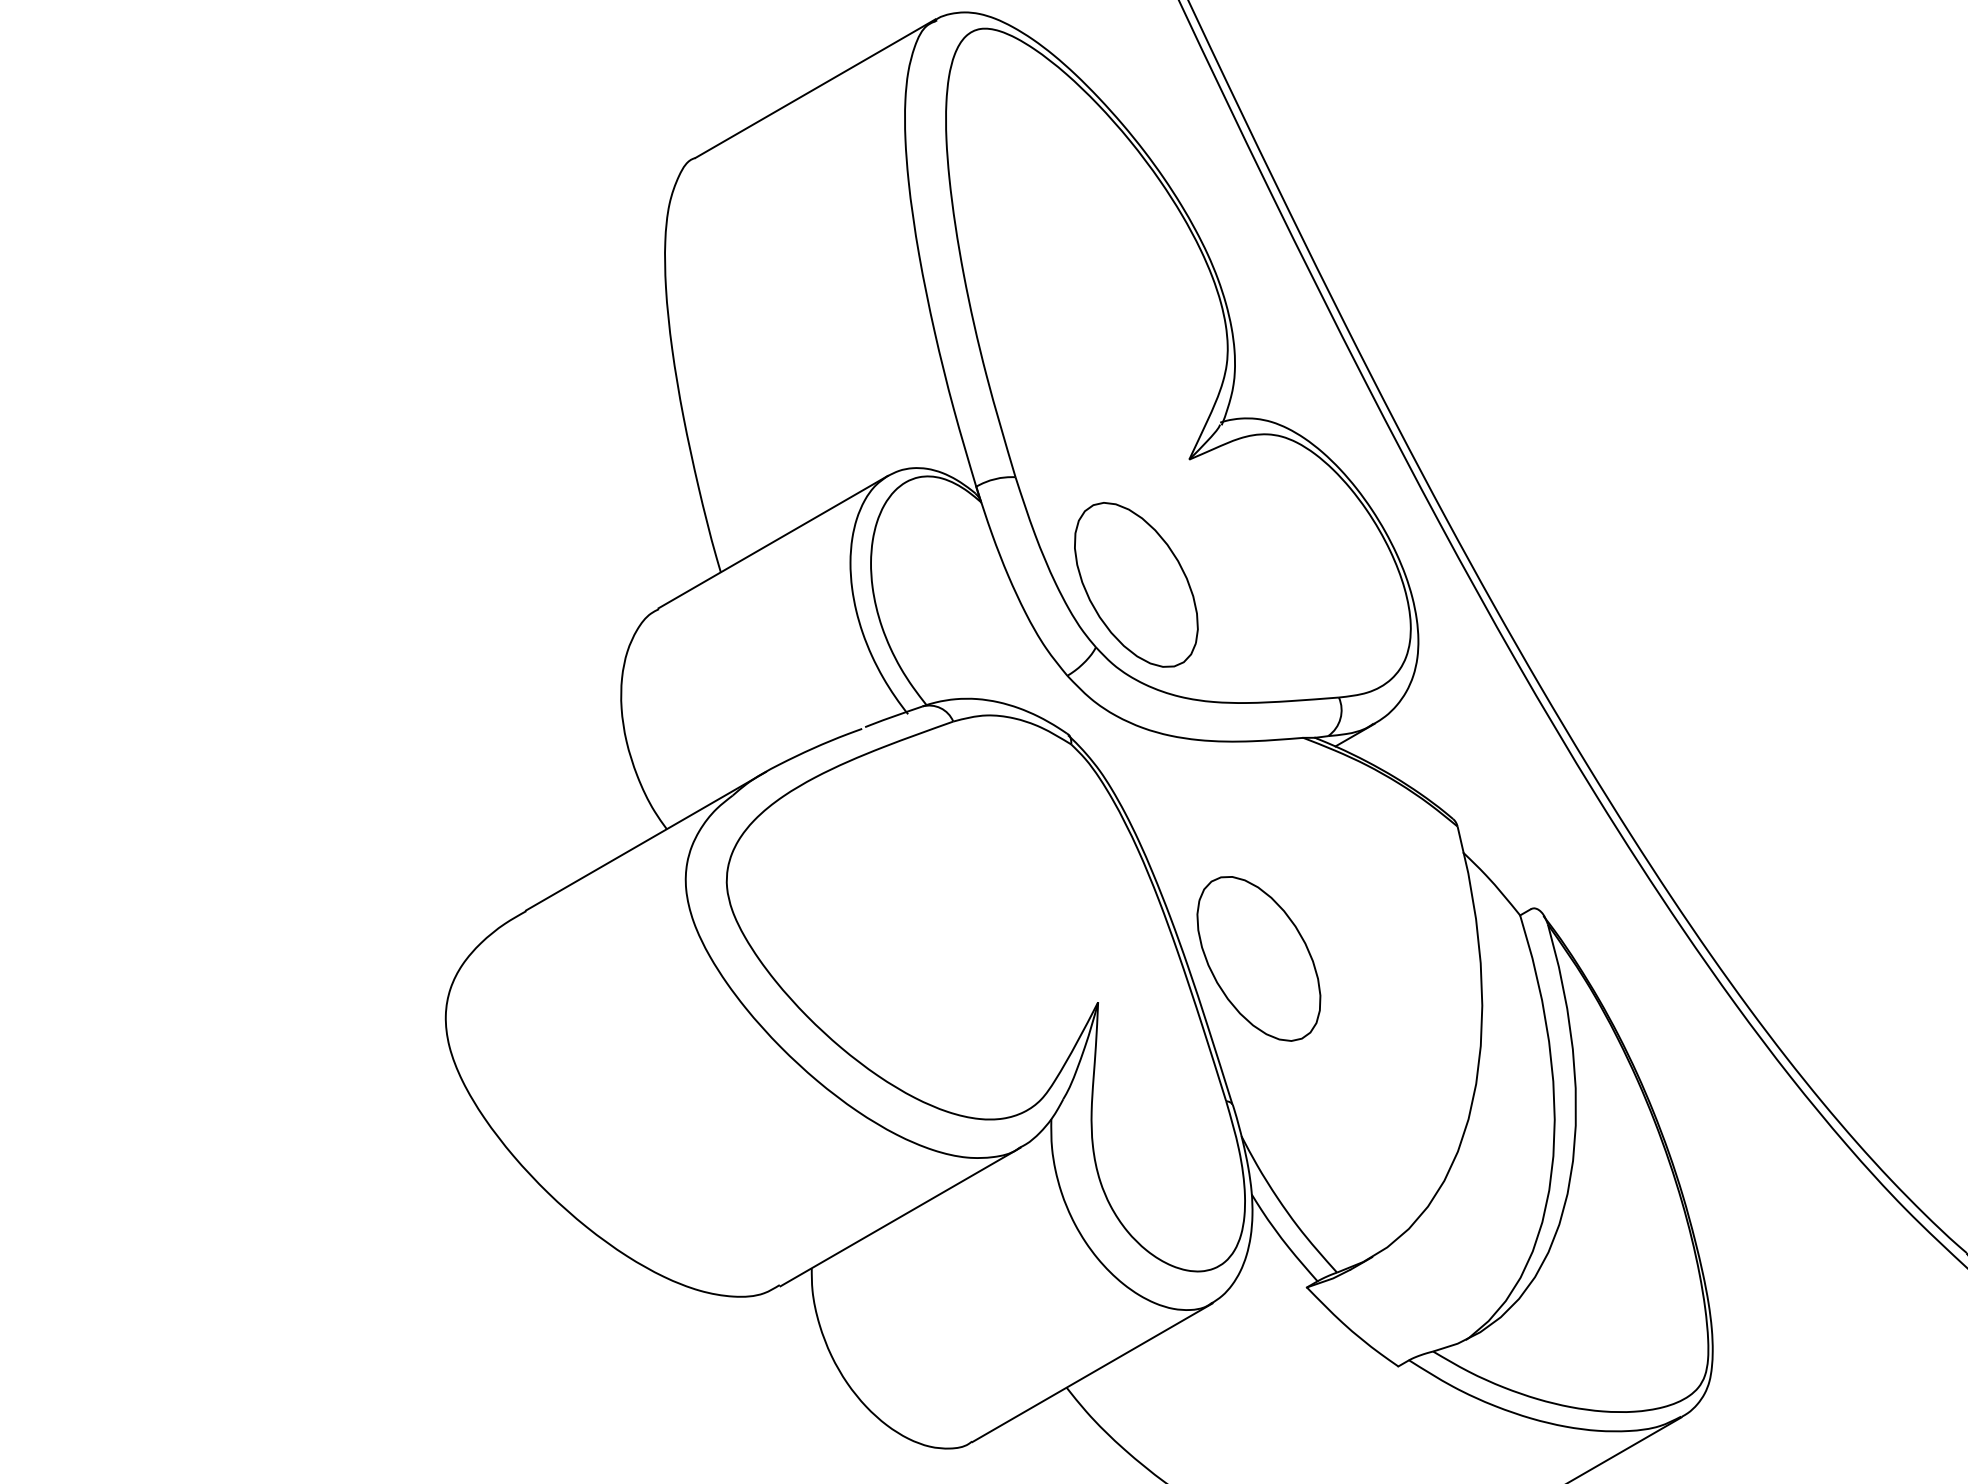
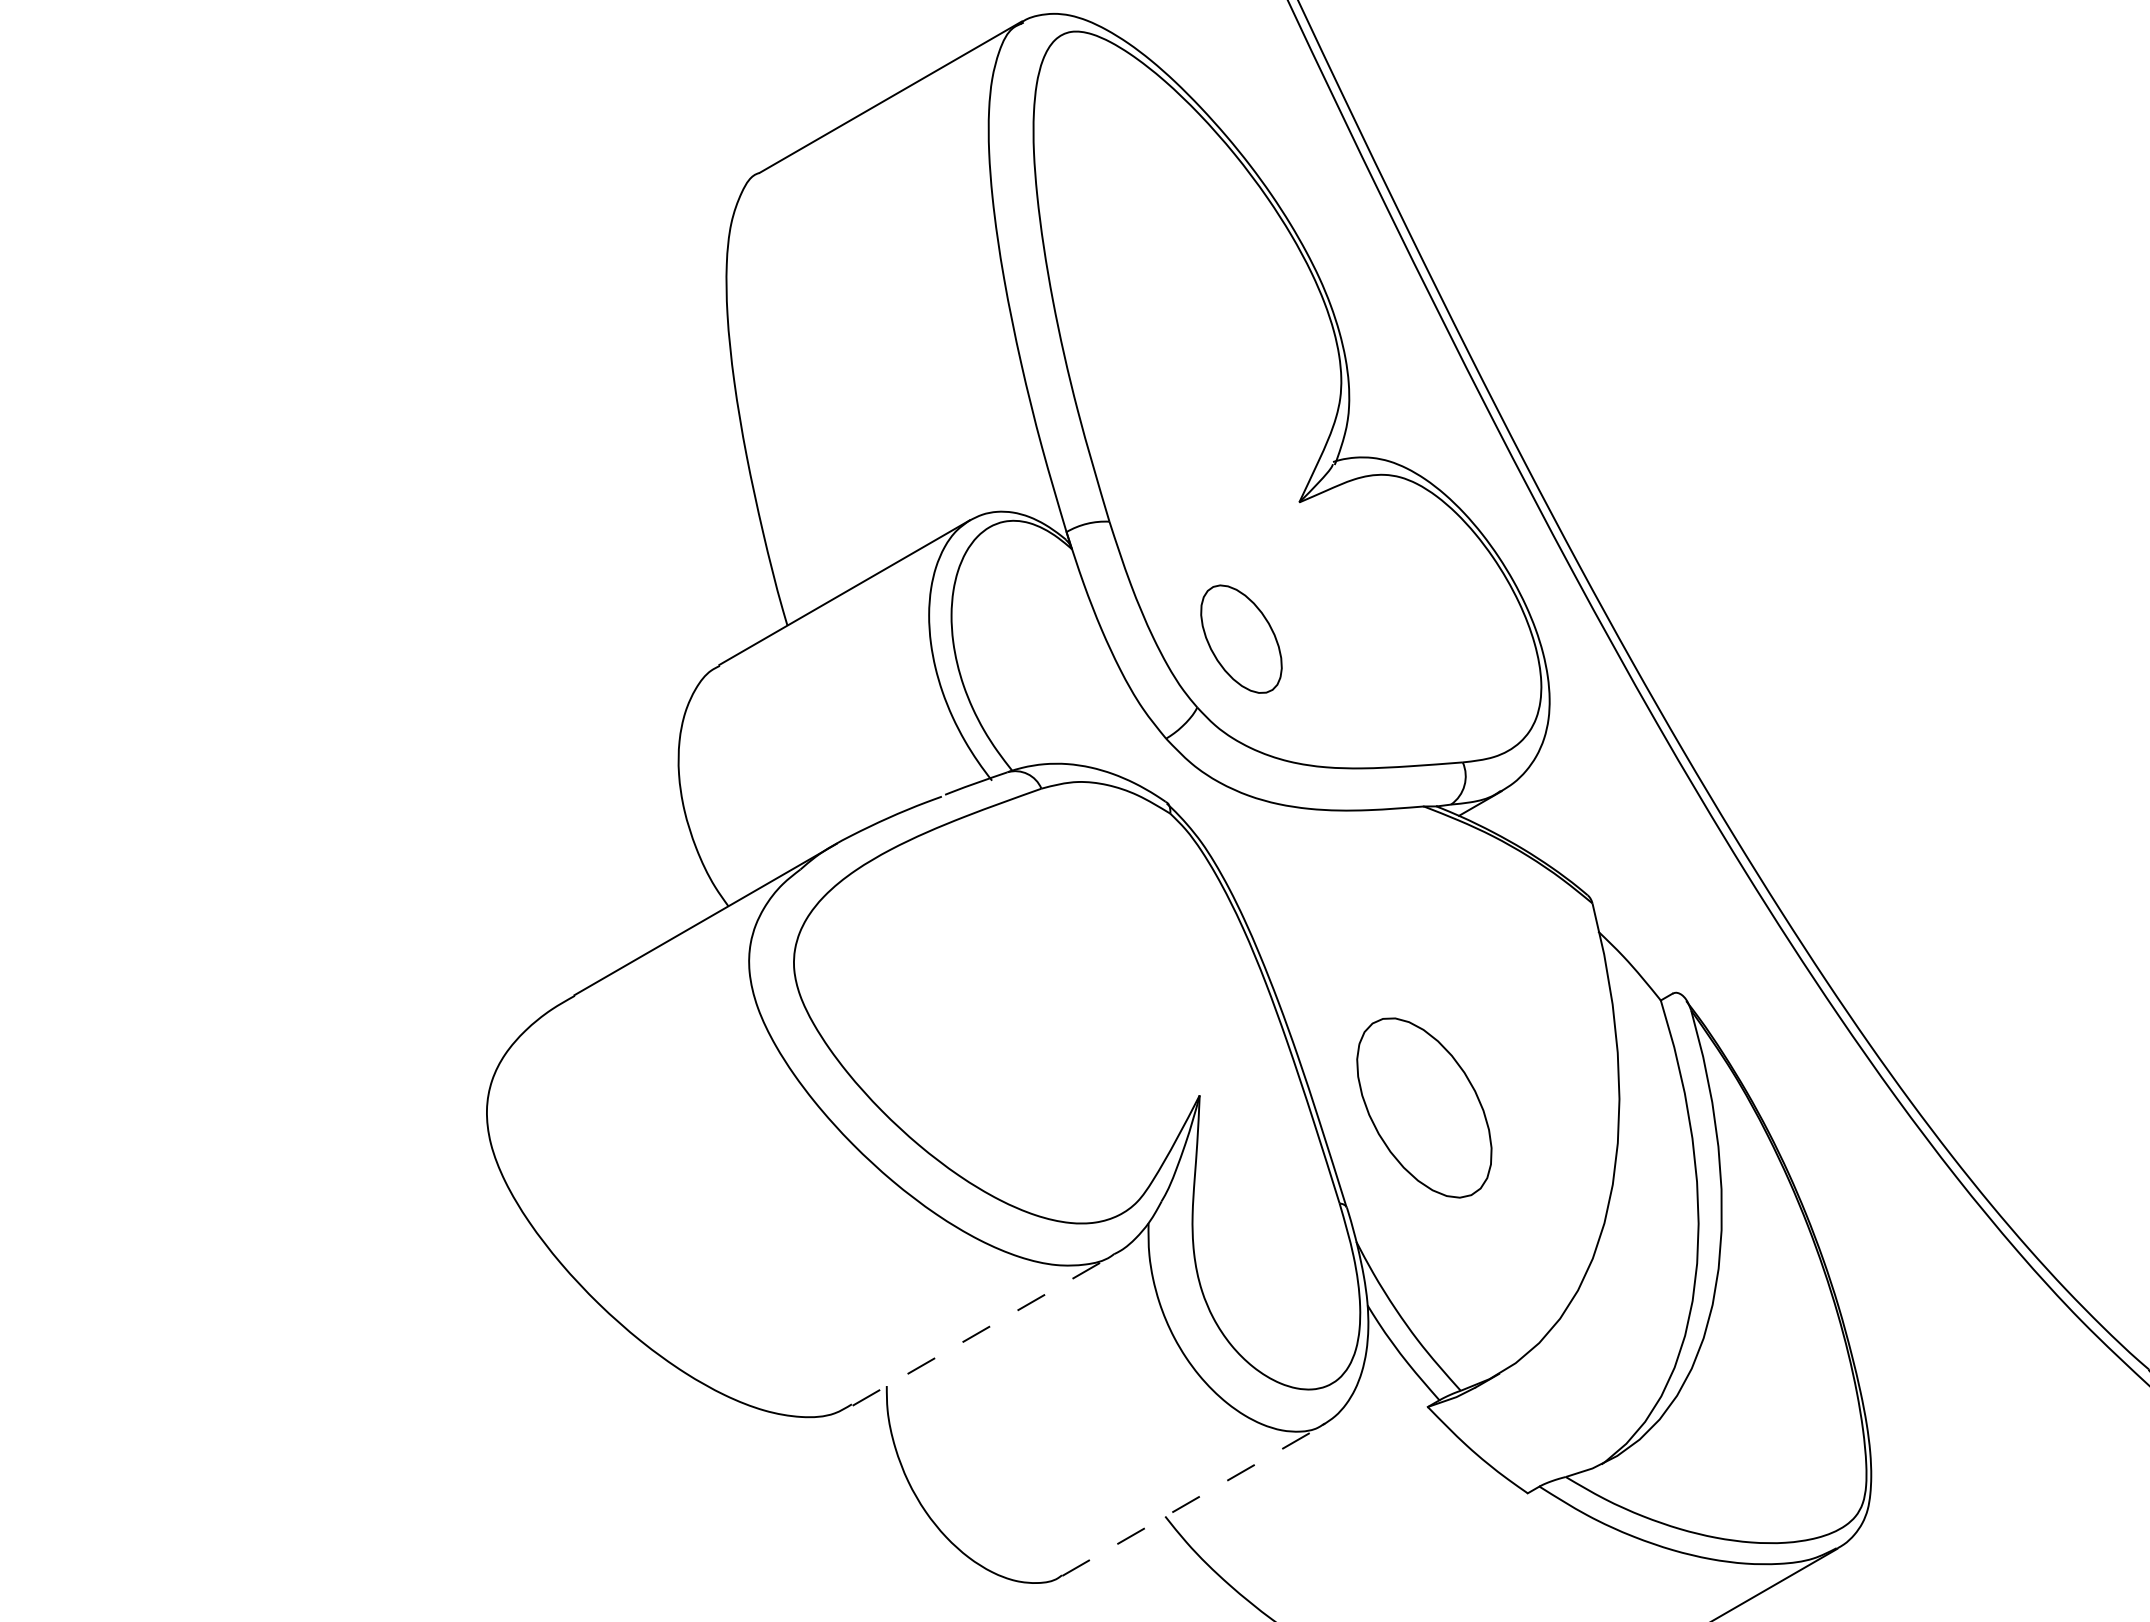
part: (1136, 584) -> (1241, 638), size x0.6
part: (1259, 958) -> (1424, 1107), moved
line: (901, 1216) -> (984, 1329), solid -> dashed
line: (1092, 1372) -> (1193, 1499), solid -> dashed

